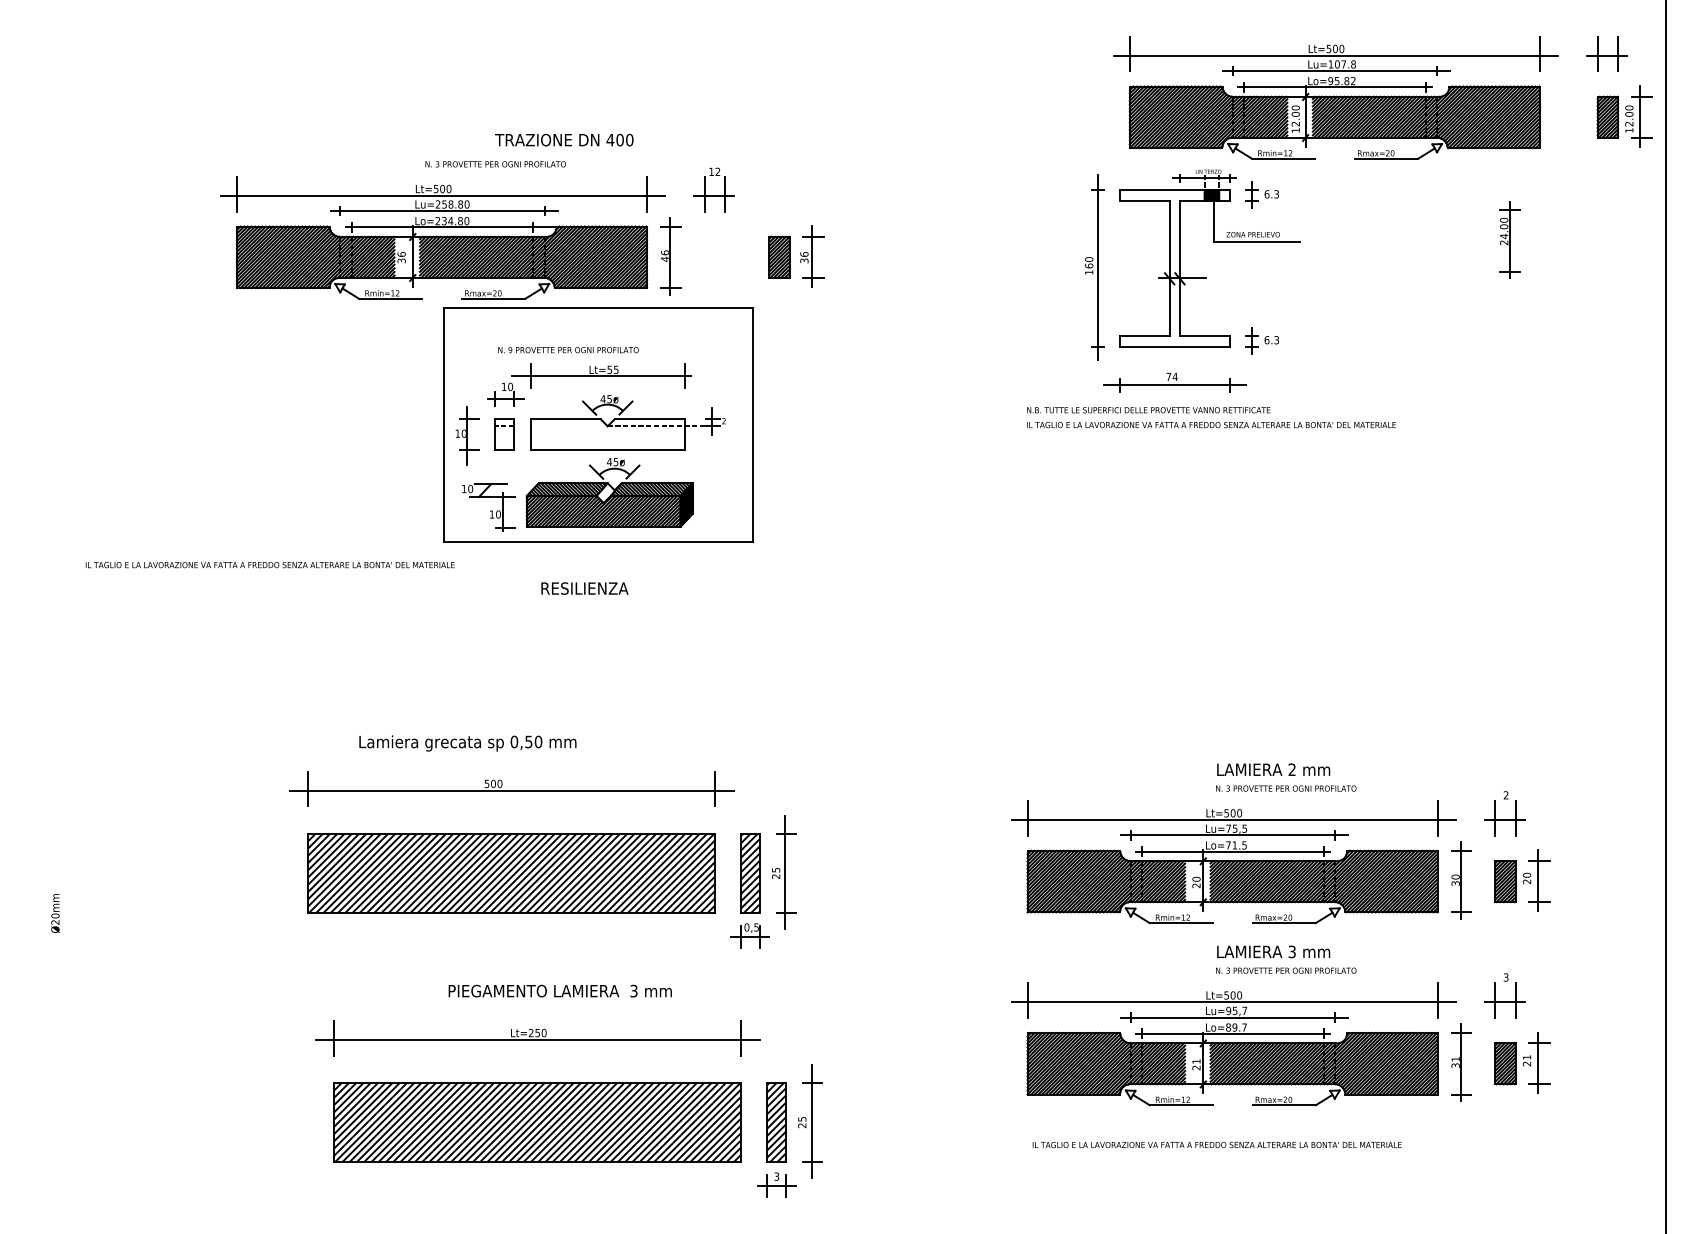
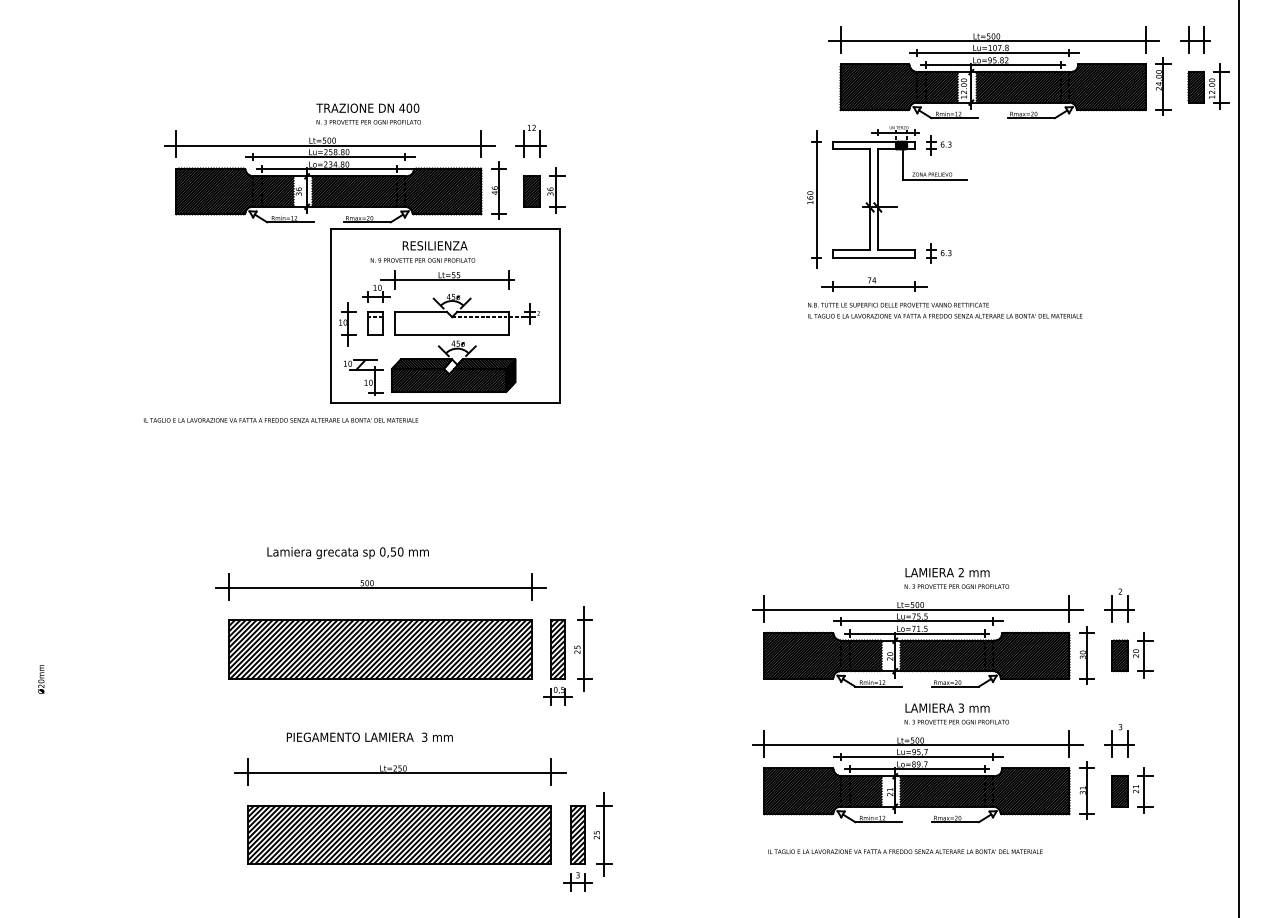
text: (563, 139) -> (367, 107), moved
part: (1510, 239) -> (1163, 86), moved
part: (796, 256) -> (544, 190), moved
text: (1211, 417) -> (945, 310), moved
text: (270, 565) -> (281, 420), moved
text: (583, 588) -> (434, 245), moved
text: (559, 990) -> (369, 736), moved

